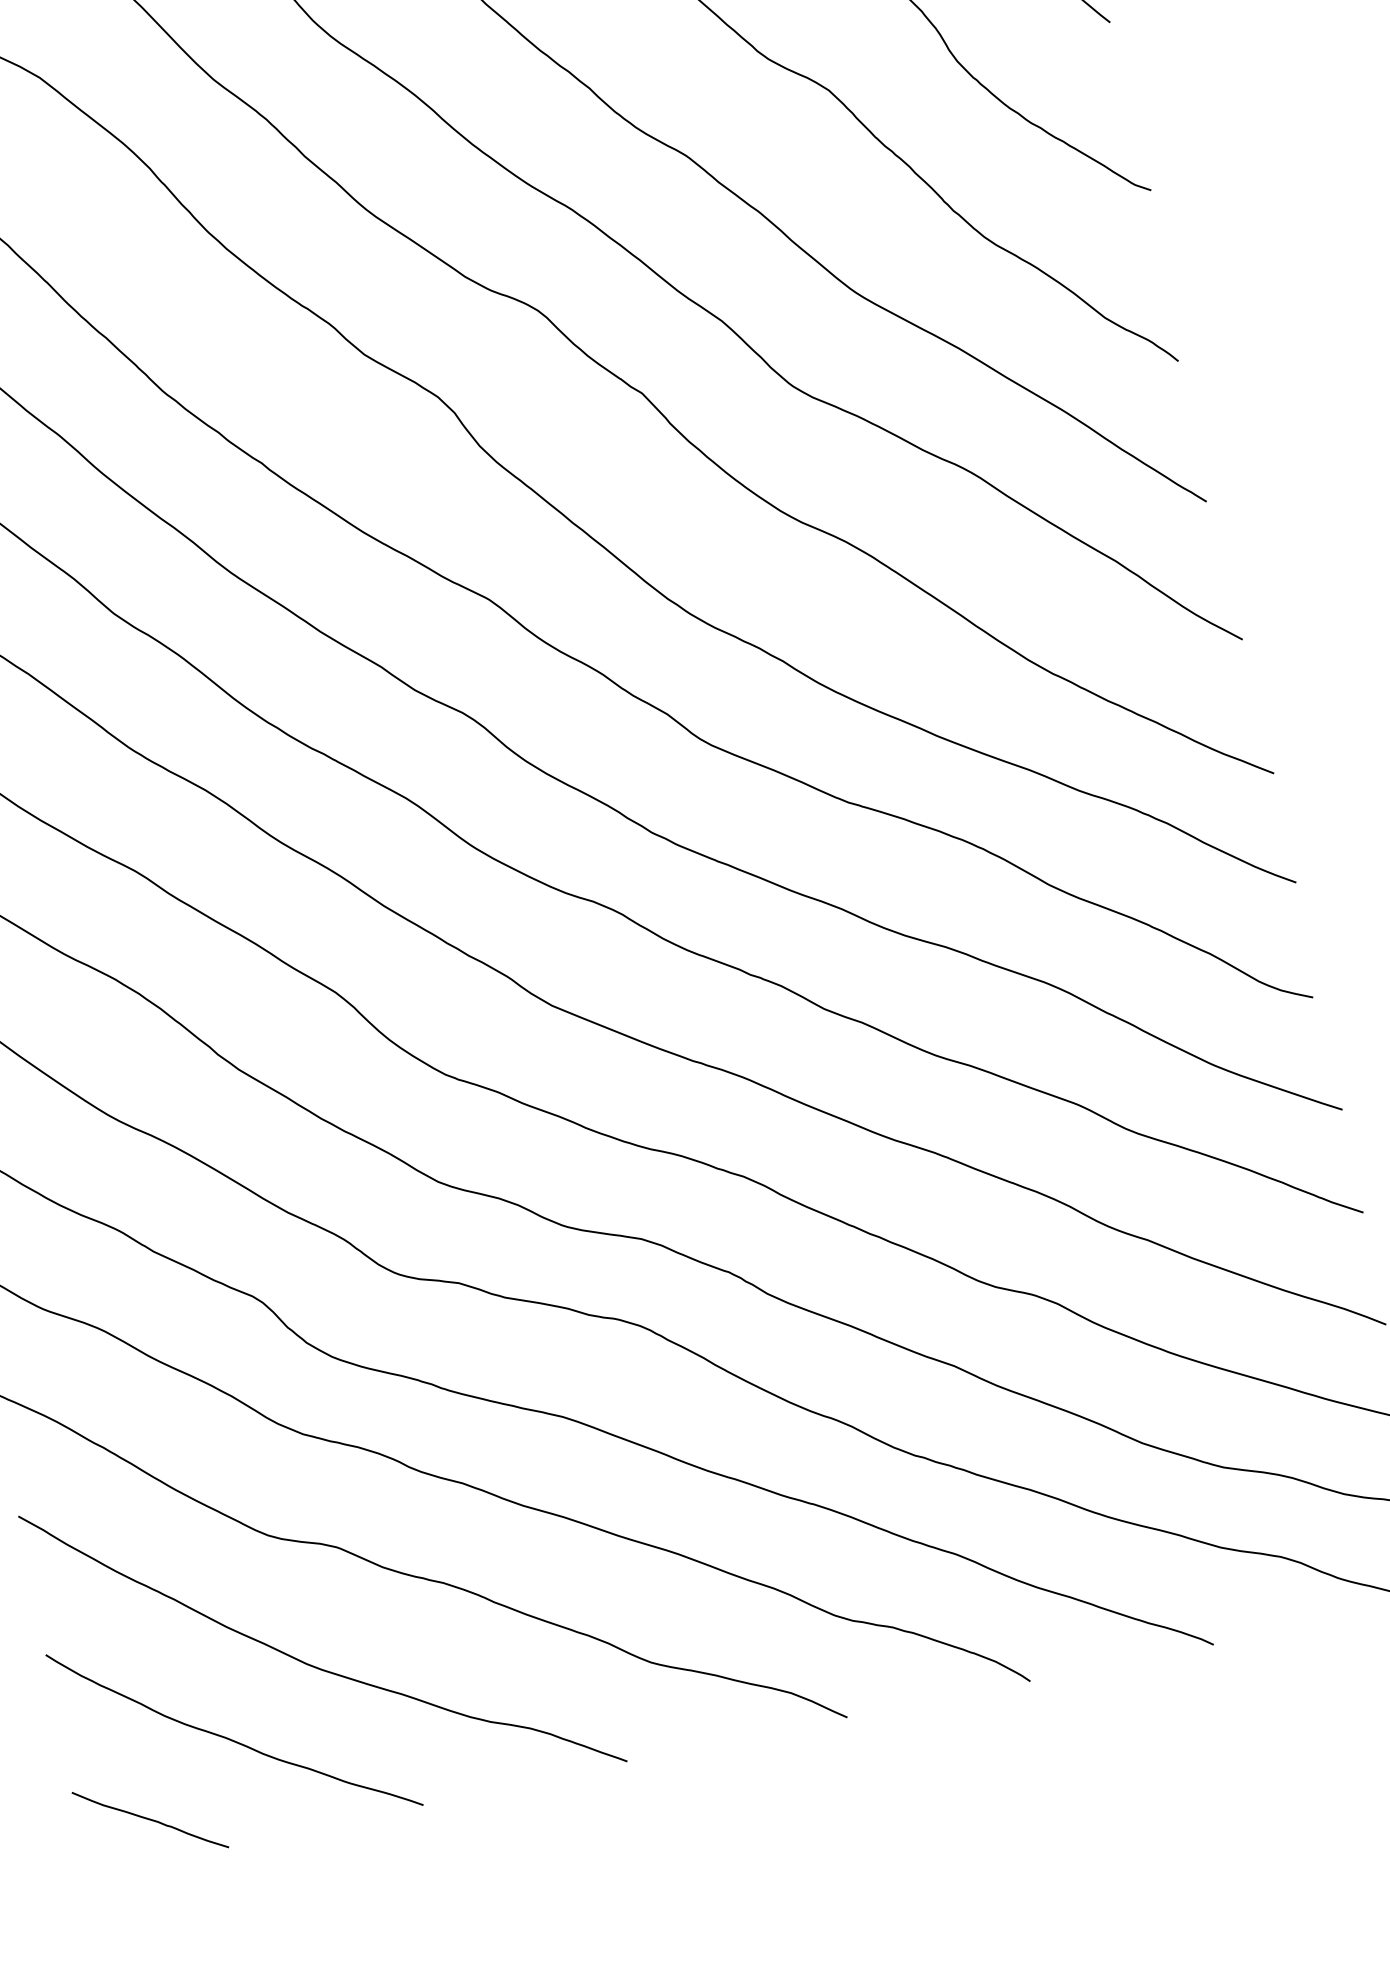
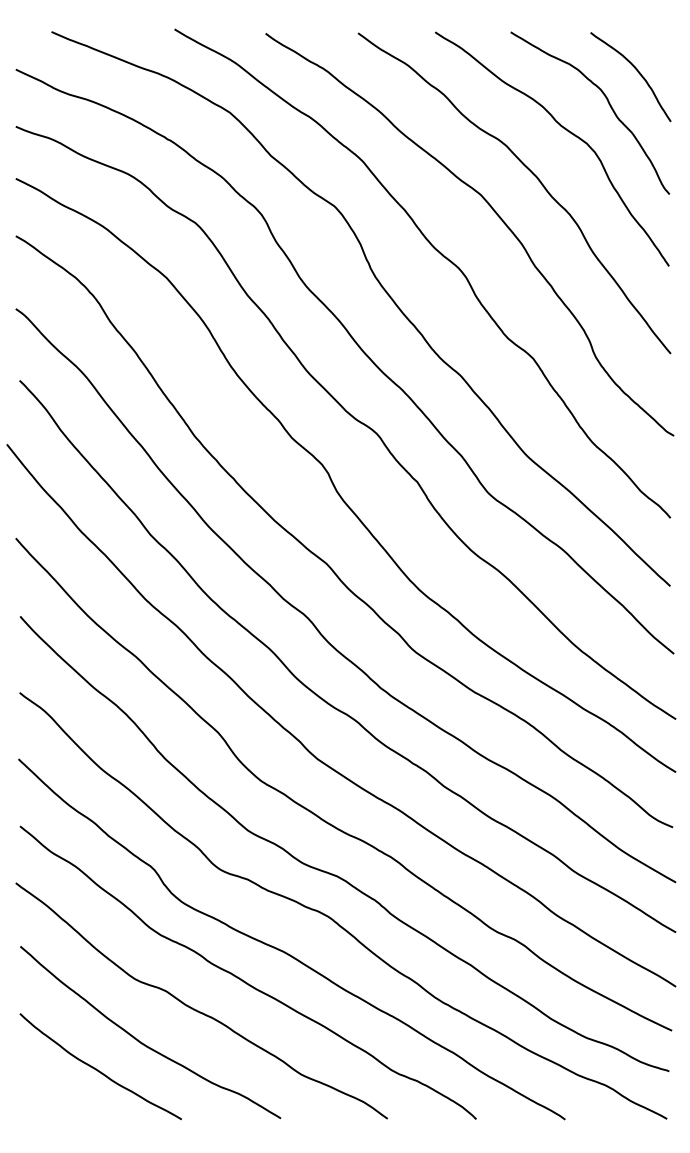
line: (151, 1819) -> (53, 1100), removed

